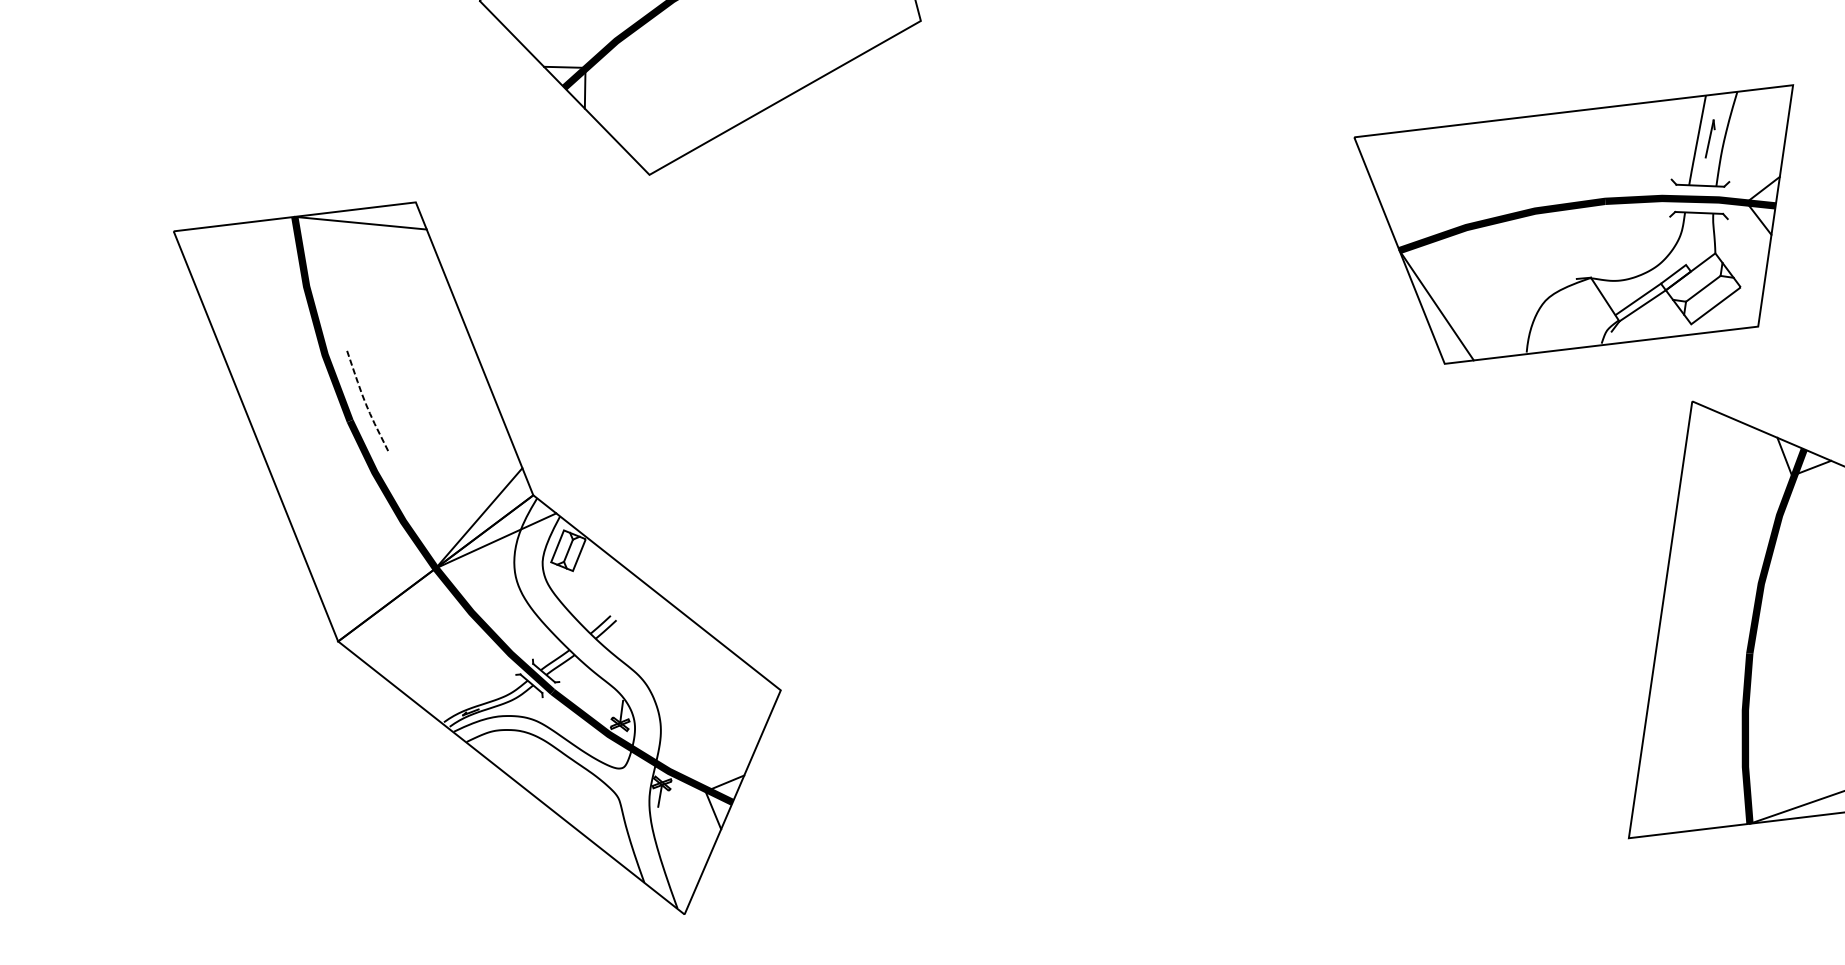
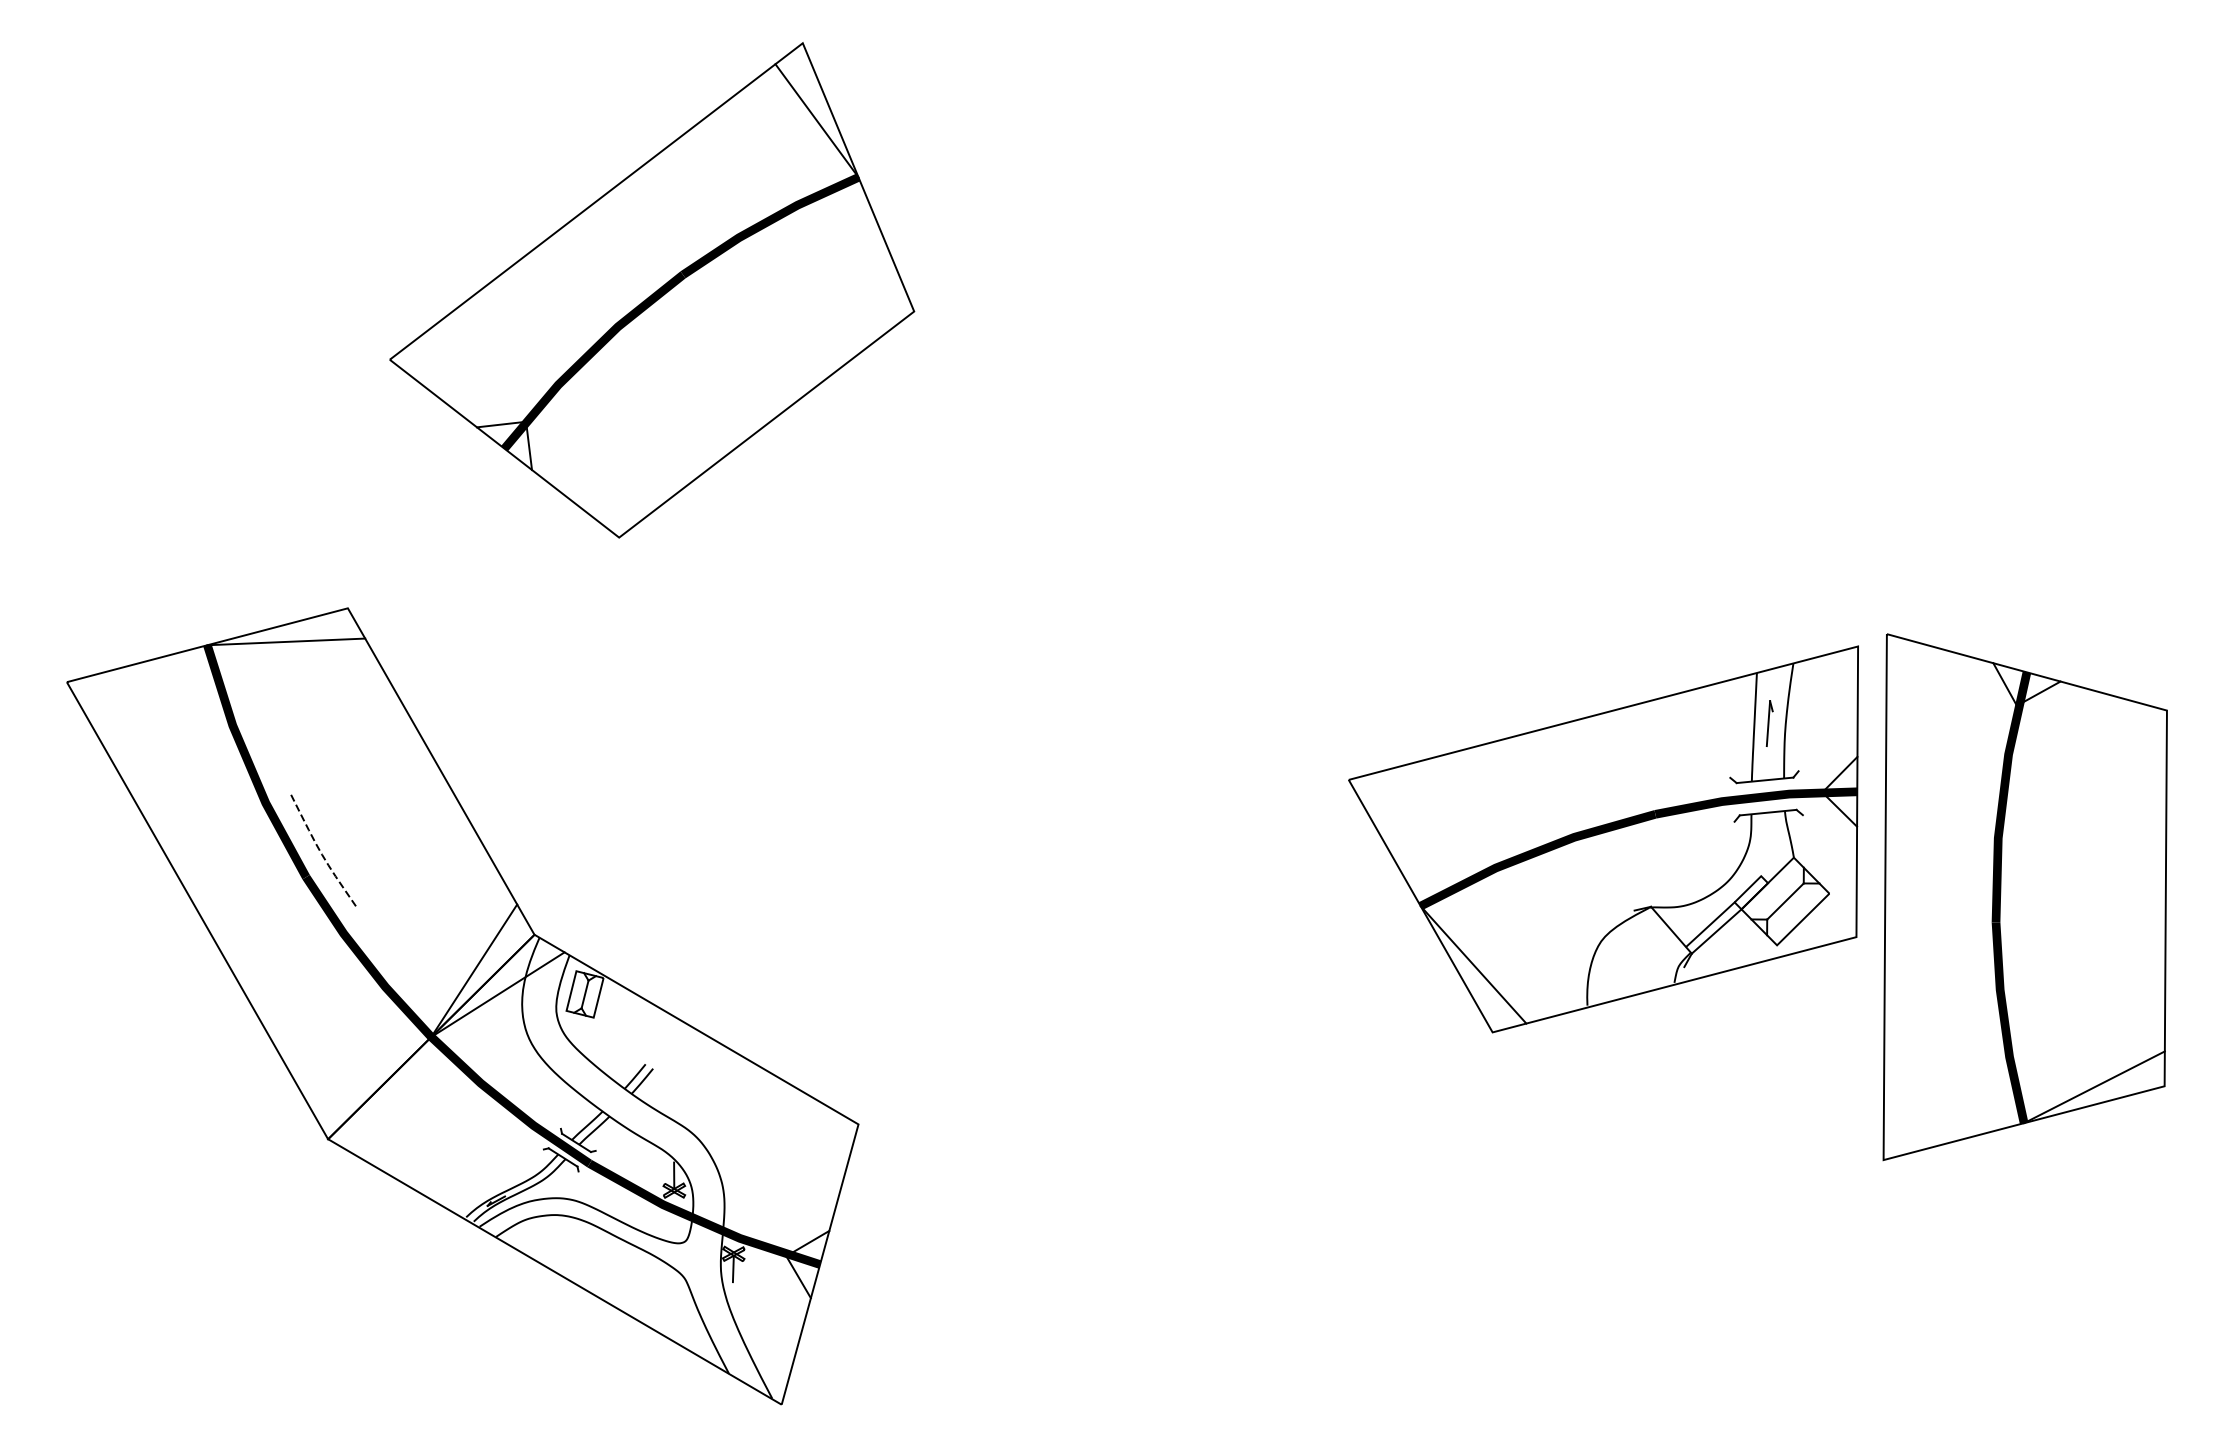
part: (1559, 216) -> (1603, 839), moved

